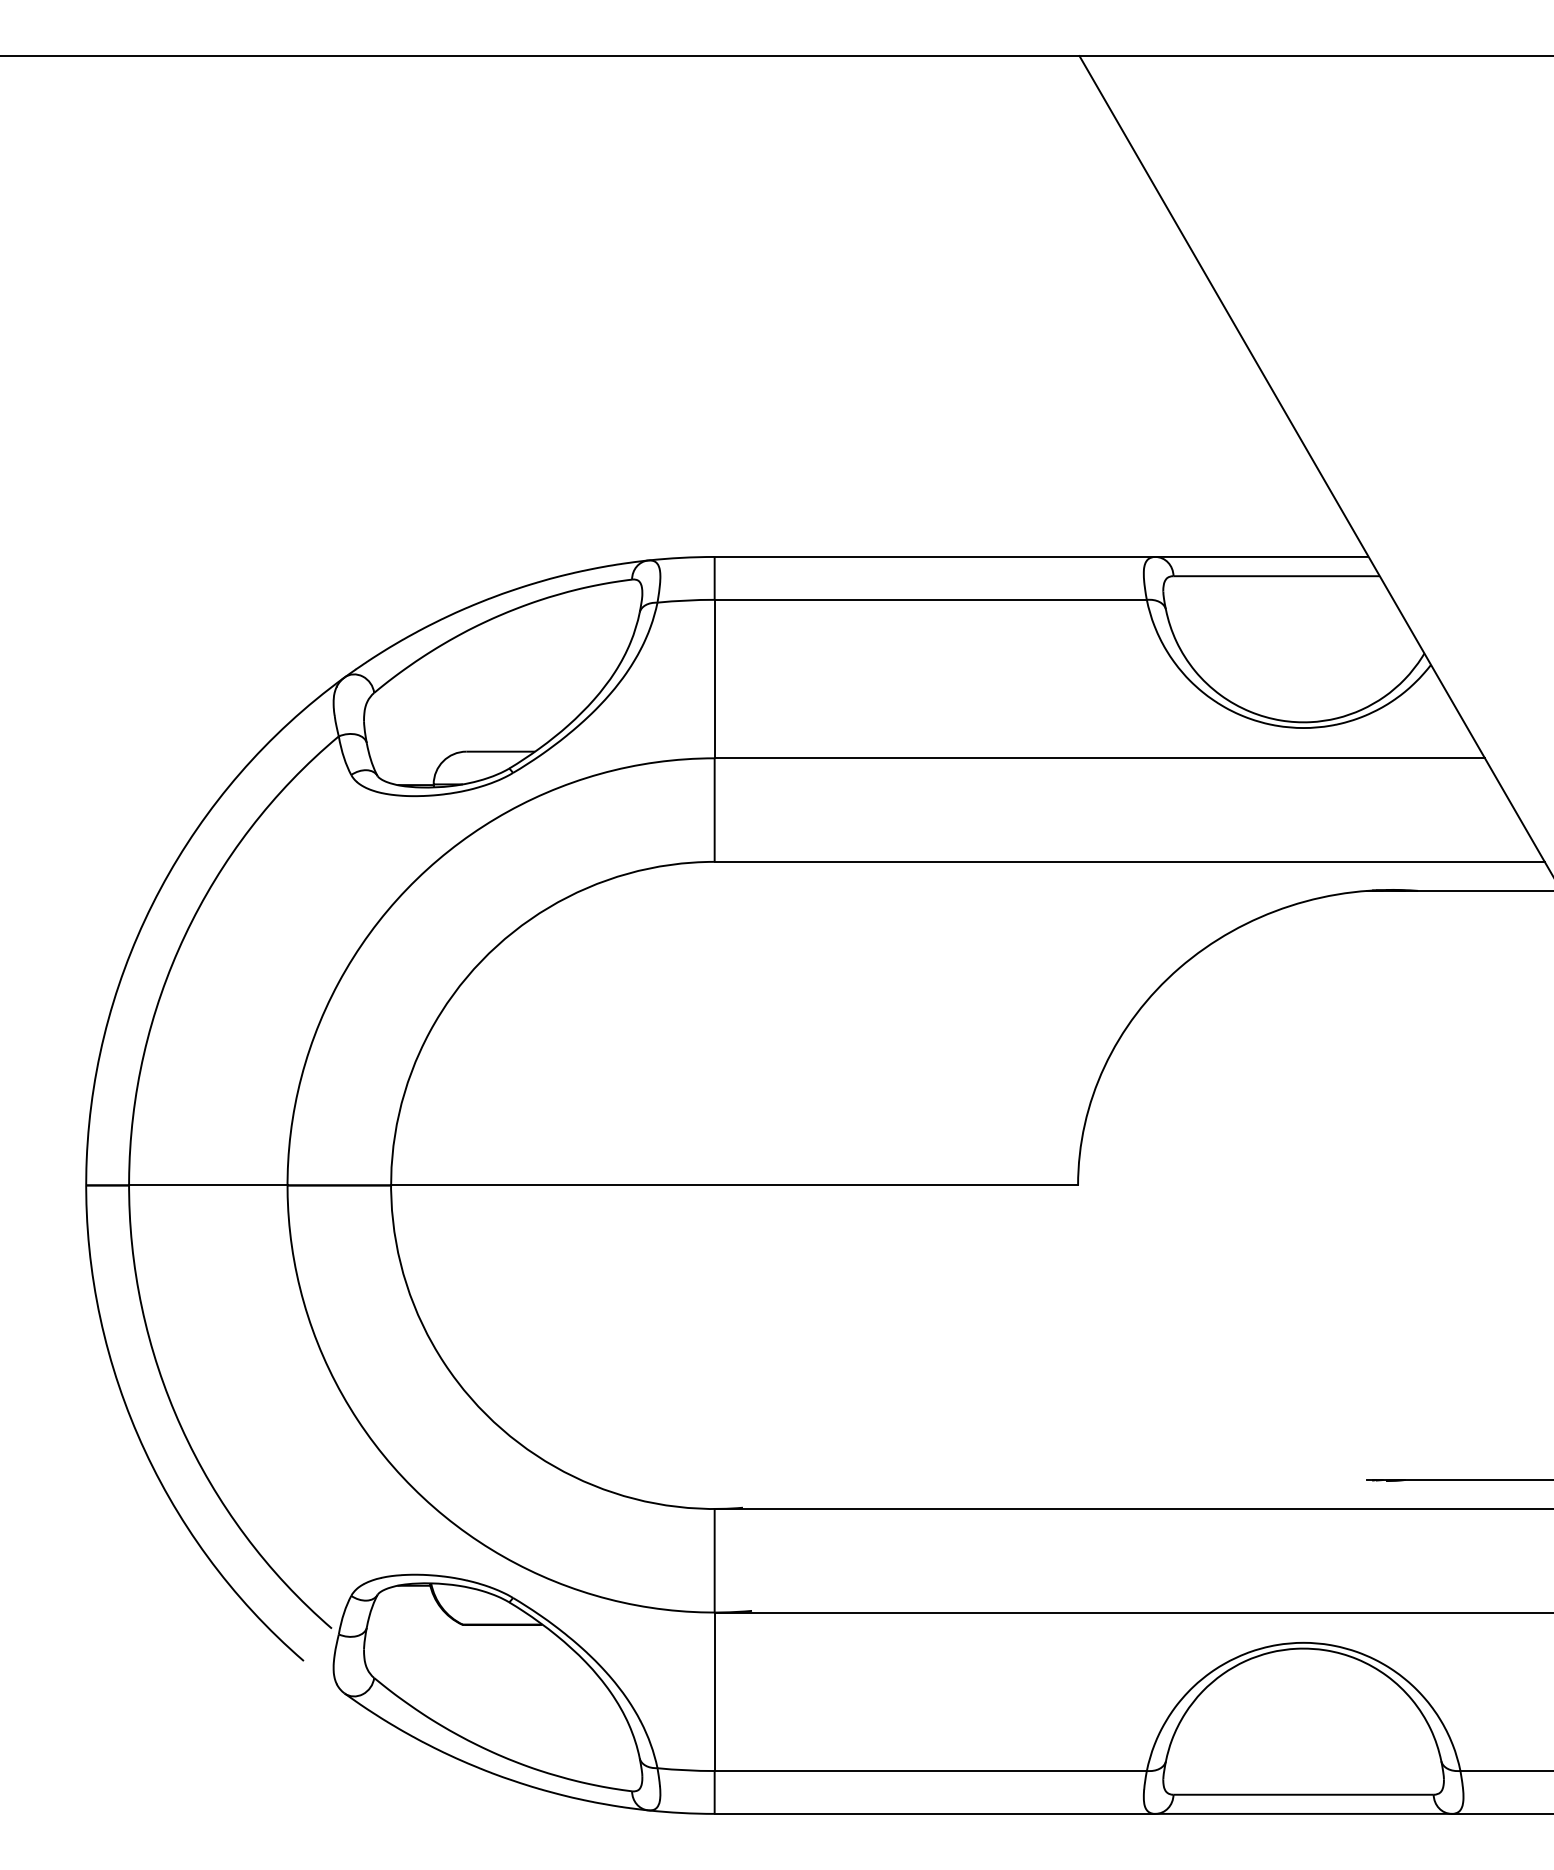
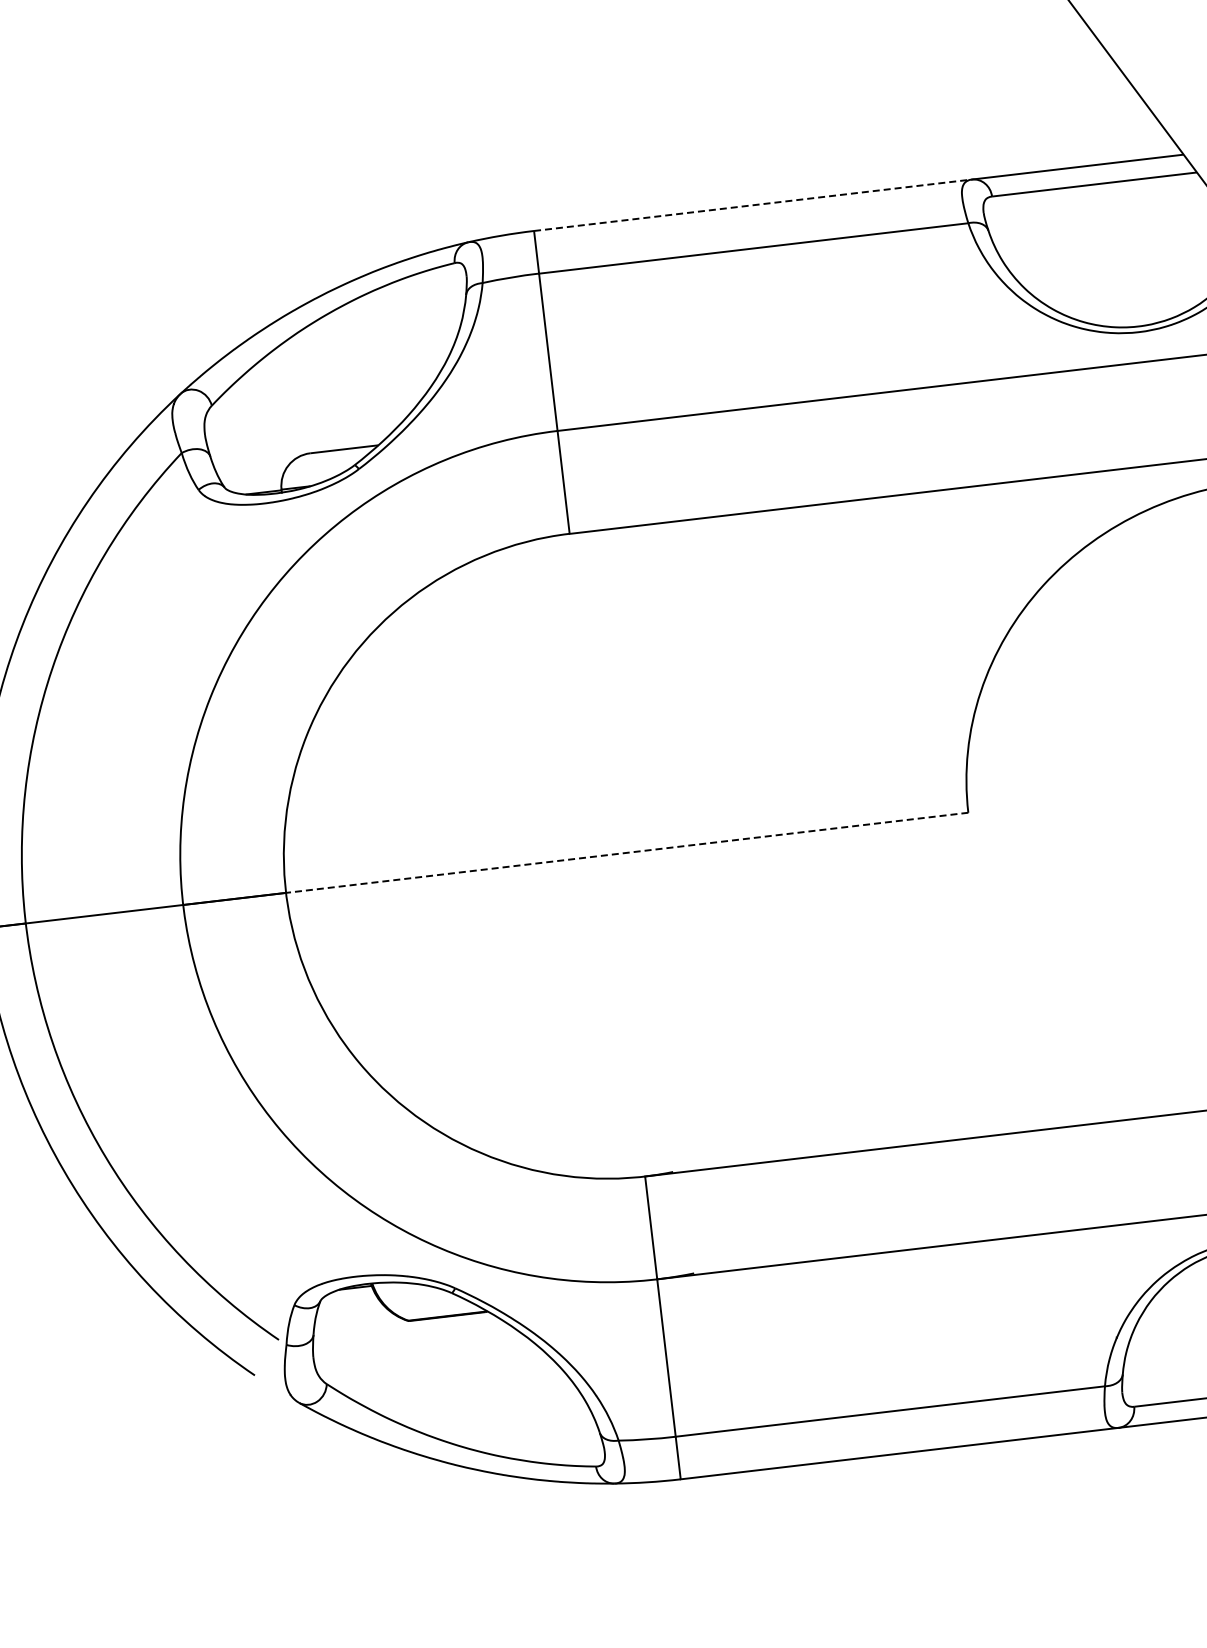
line: (935, 556) -> (753, 204), solid -> dashed
line: (734, 1185) -> (627, 852), solid -> dashed

